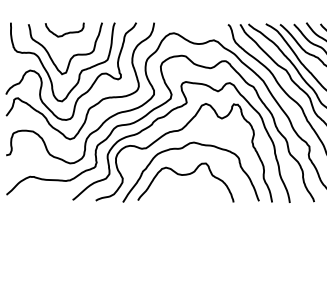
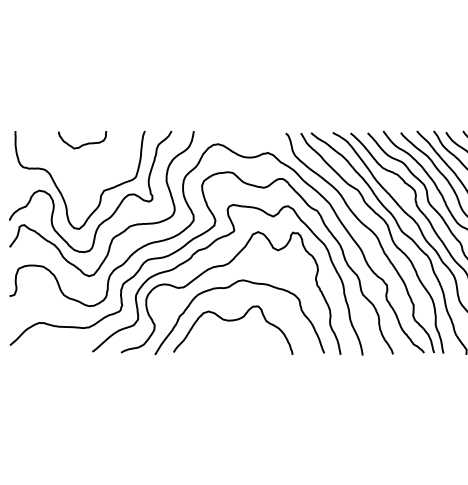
curve: (72, 55) -> (92, 172), removed

